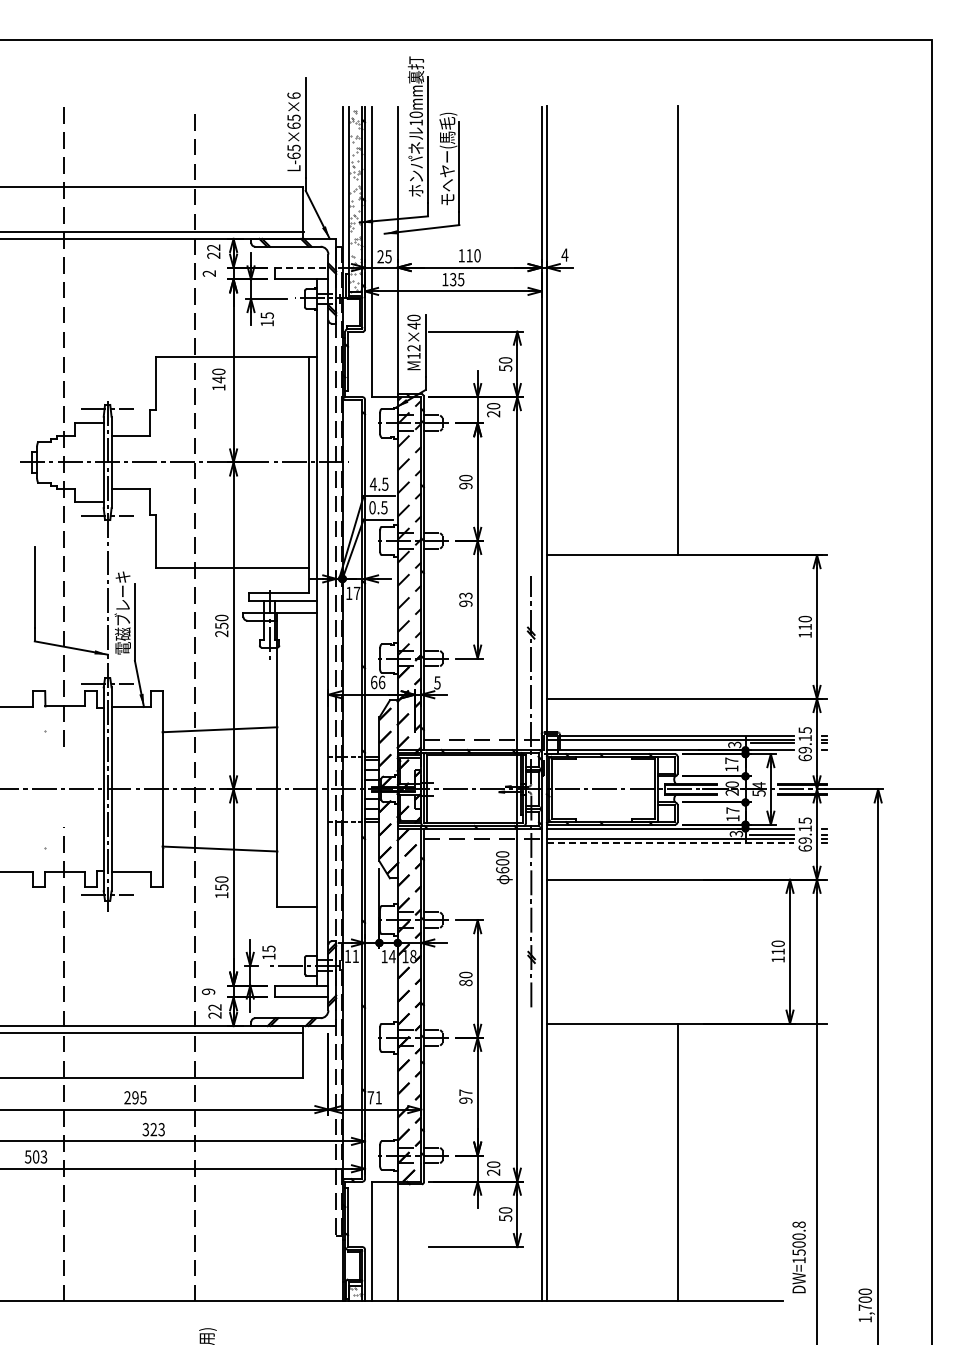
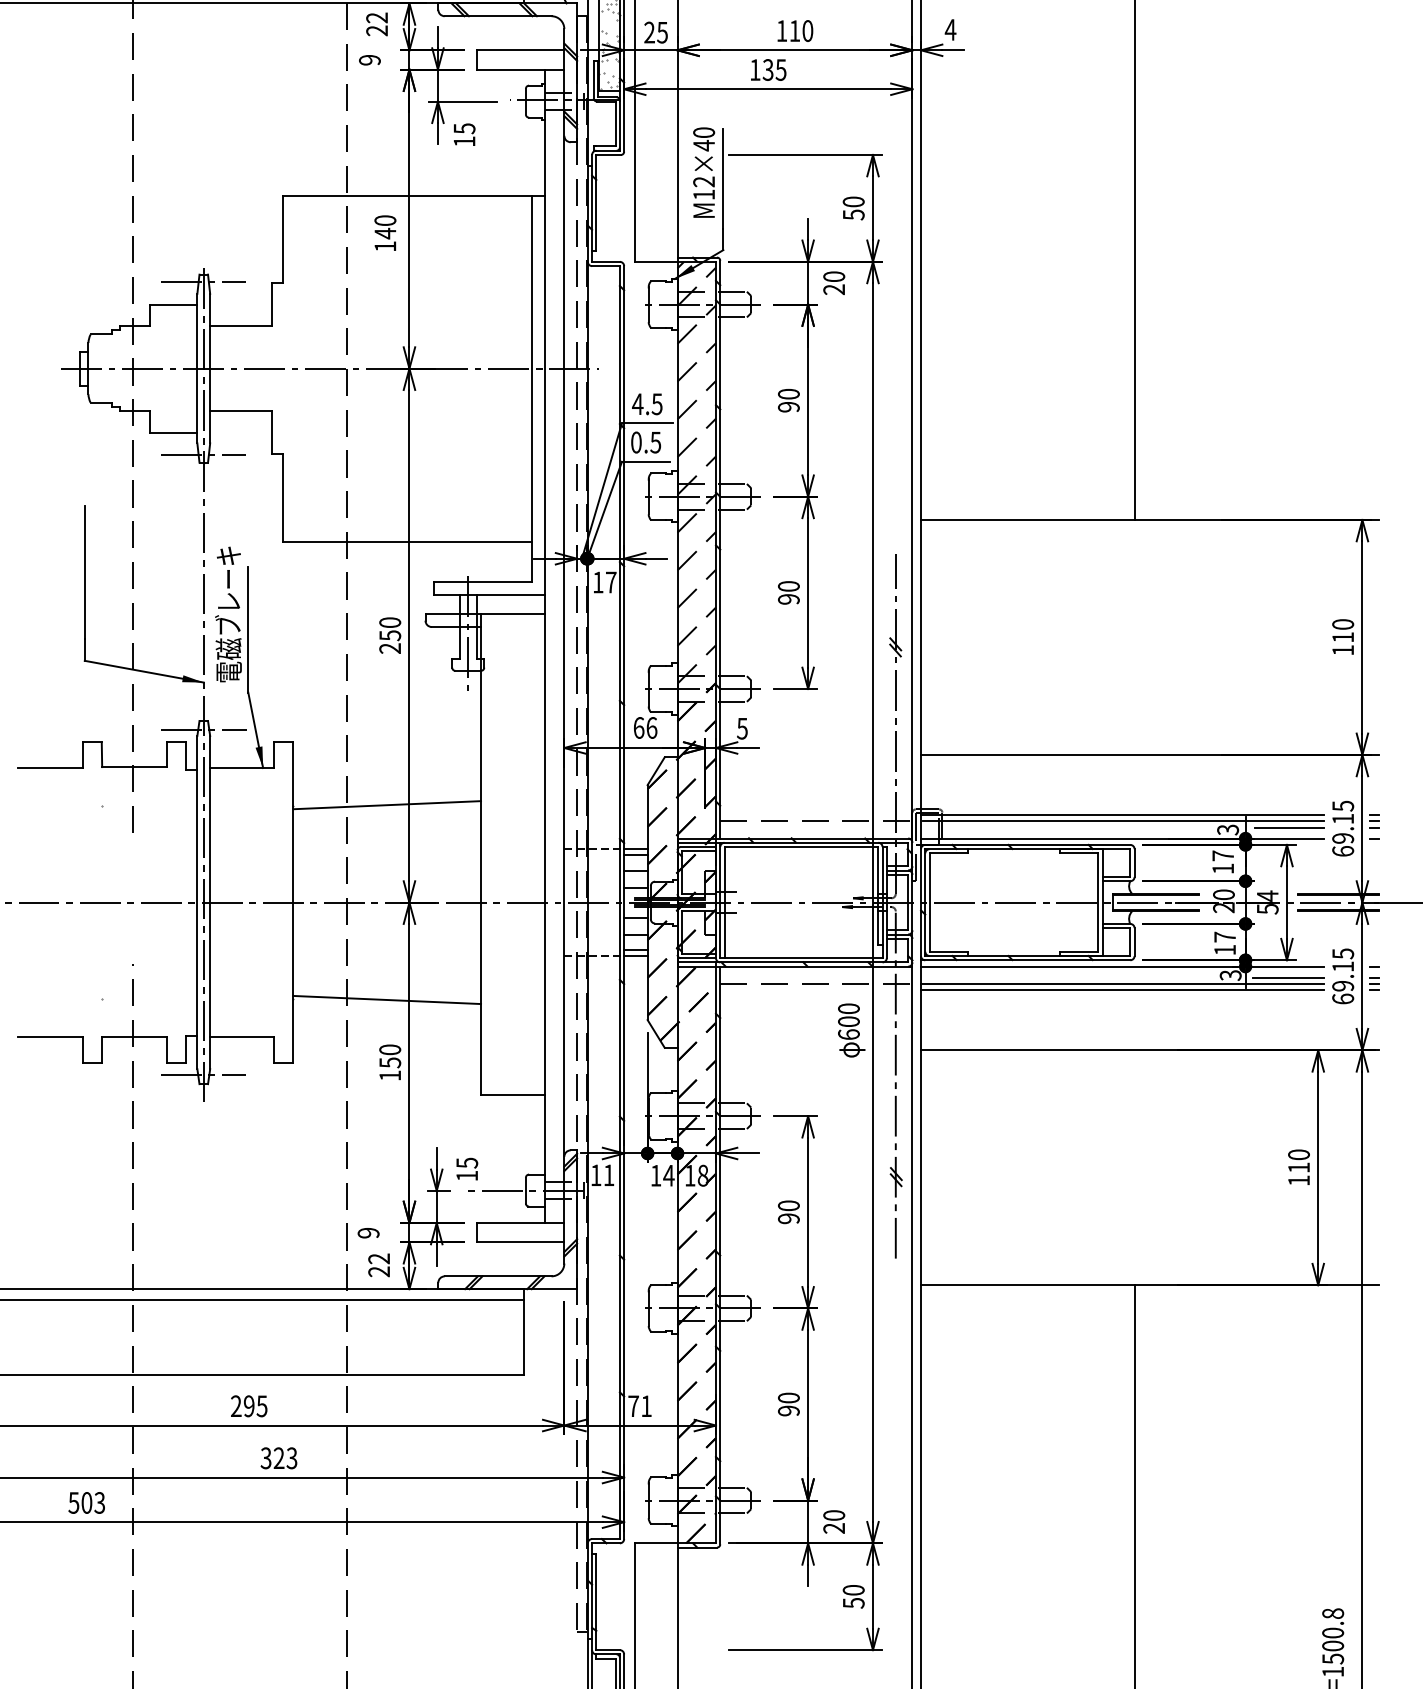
line: (301, 267) -> (520, 50), dashed -> solid
text: (209, 273) -> (370, 59), 2 -> 9
text: (465, 595) -> (788, 585), 93 -> 90
line: (670, 843) -> (1123, 990), dashed -> solid
text: (465, 982) -> (788, 1217), 80 -> 90
text: (465, 1092) -> (788, 1397), 97 -> 90

